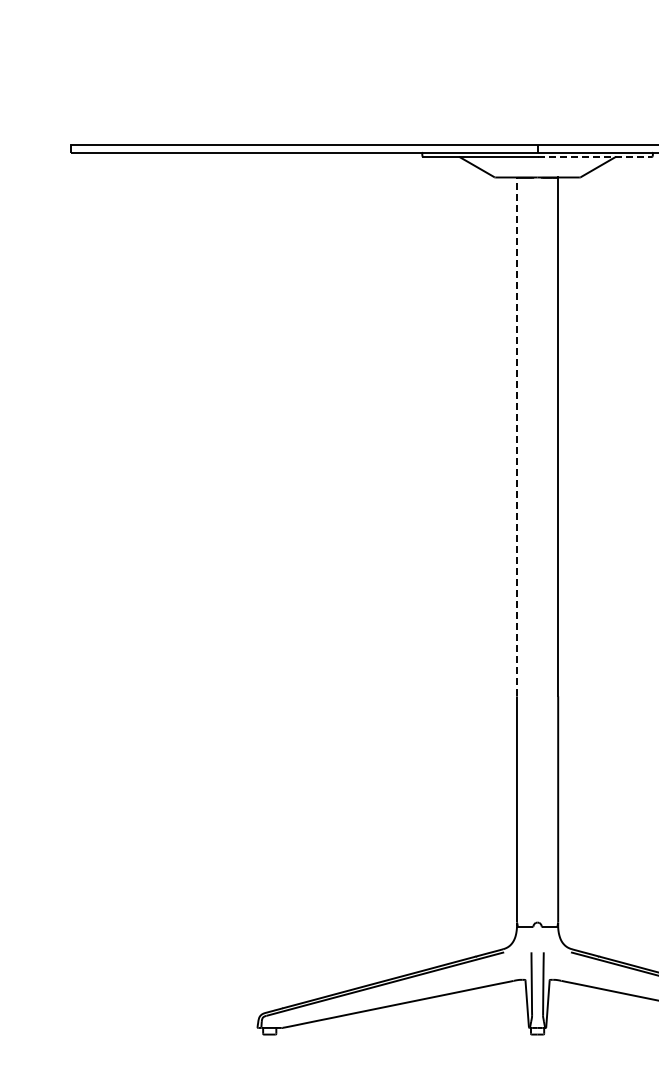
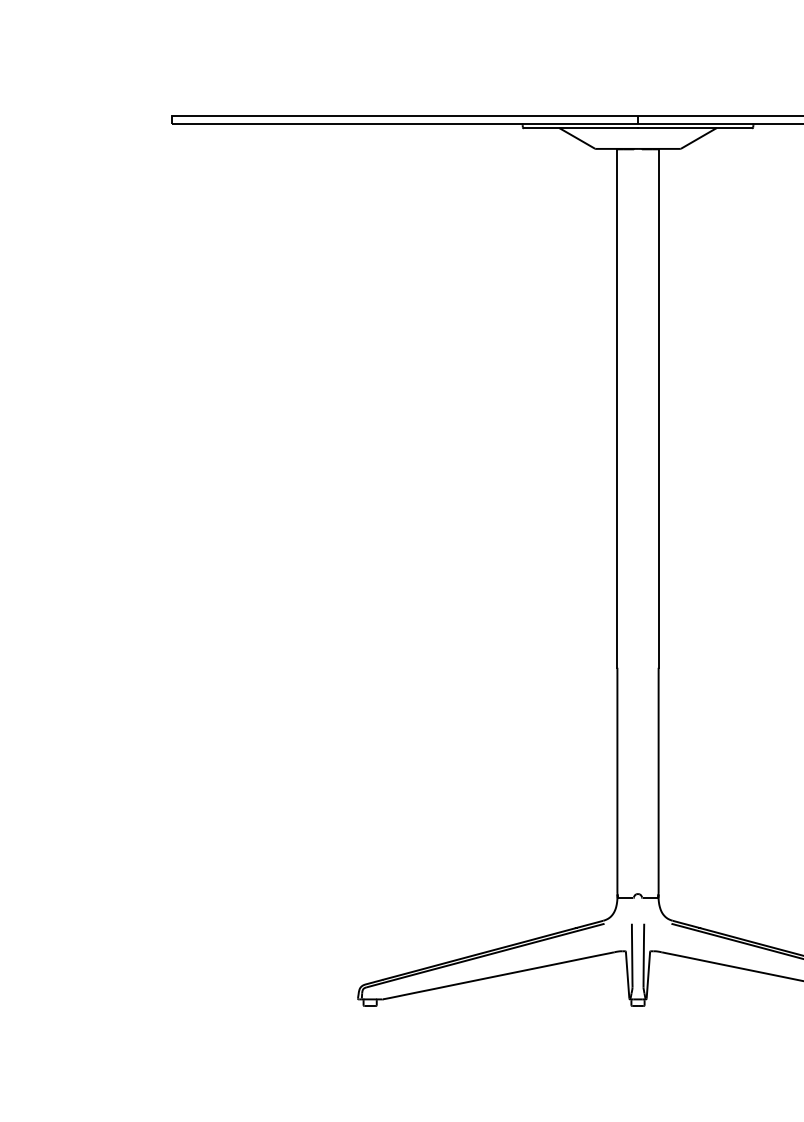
line: (595, 157) -> (695, 128), dashed -> solid
line: (517, 436) -> (617, 407), dashed -> solid

